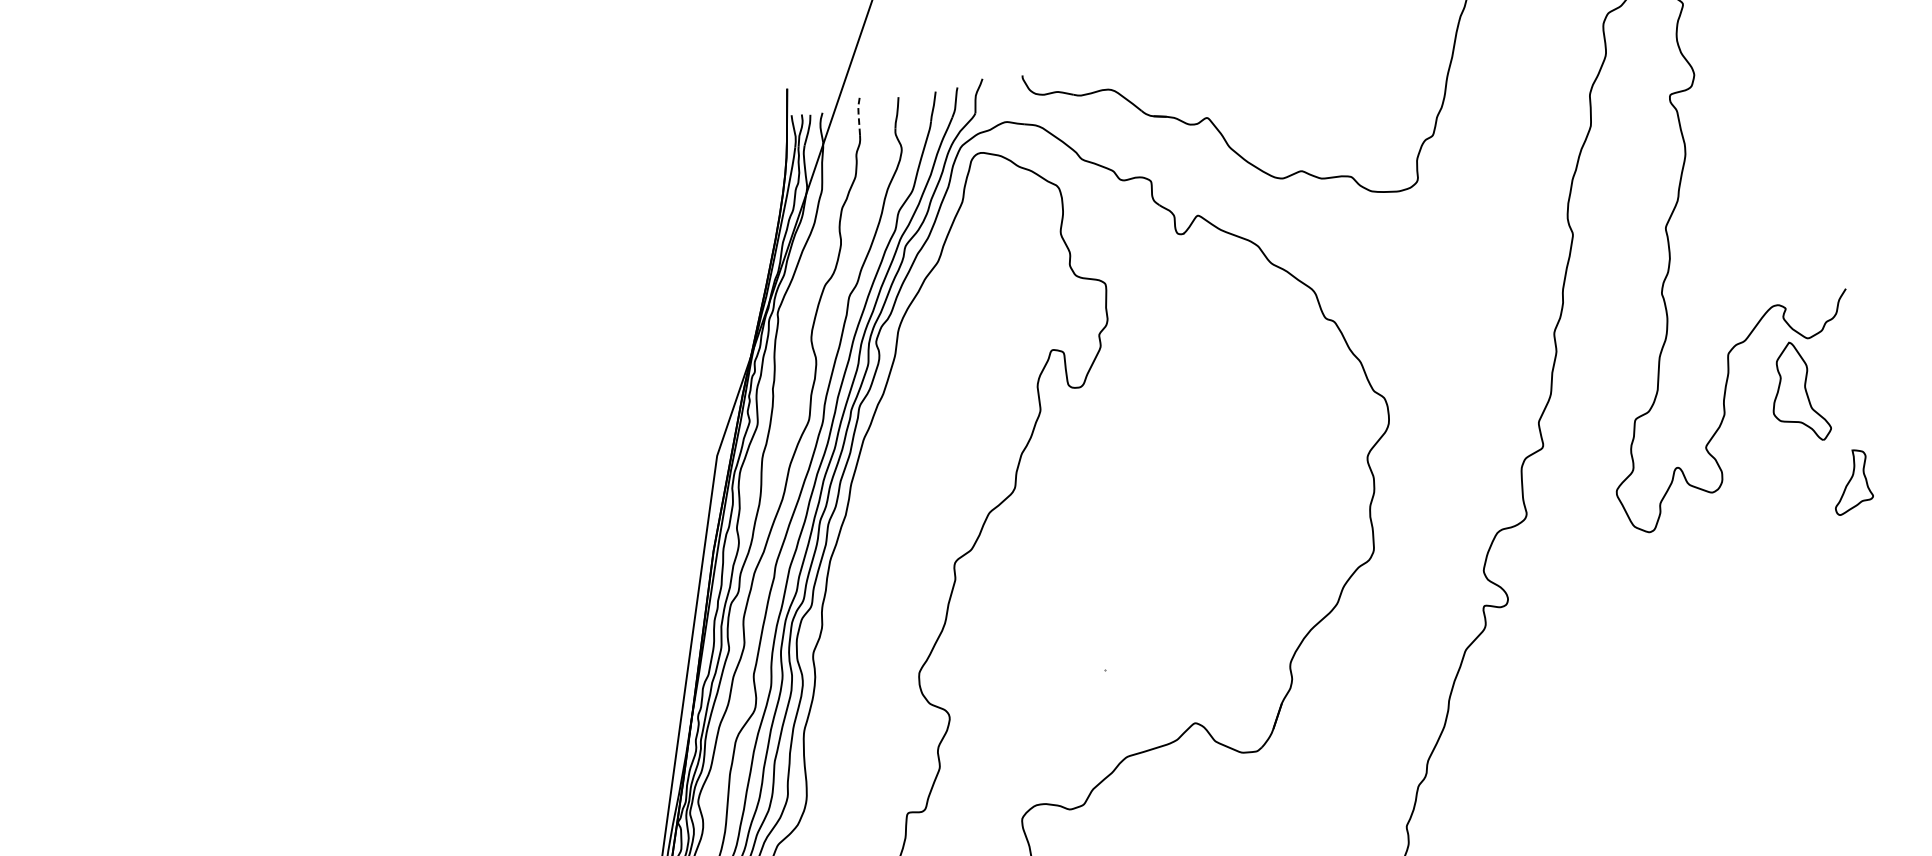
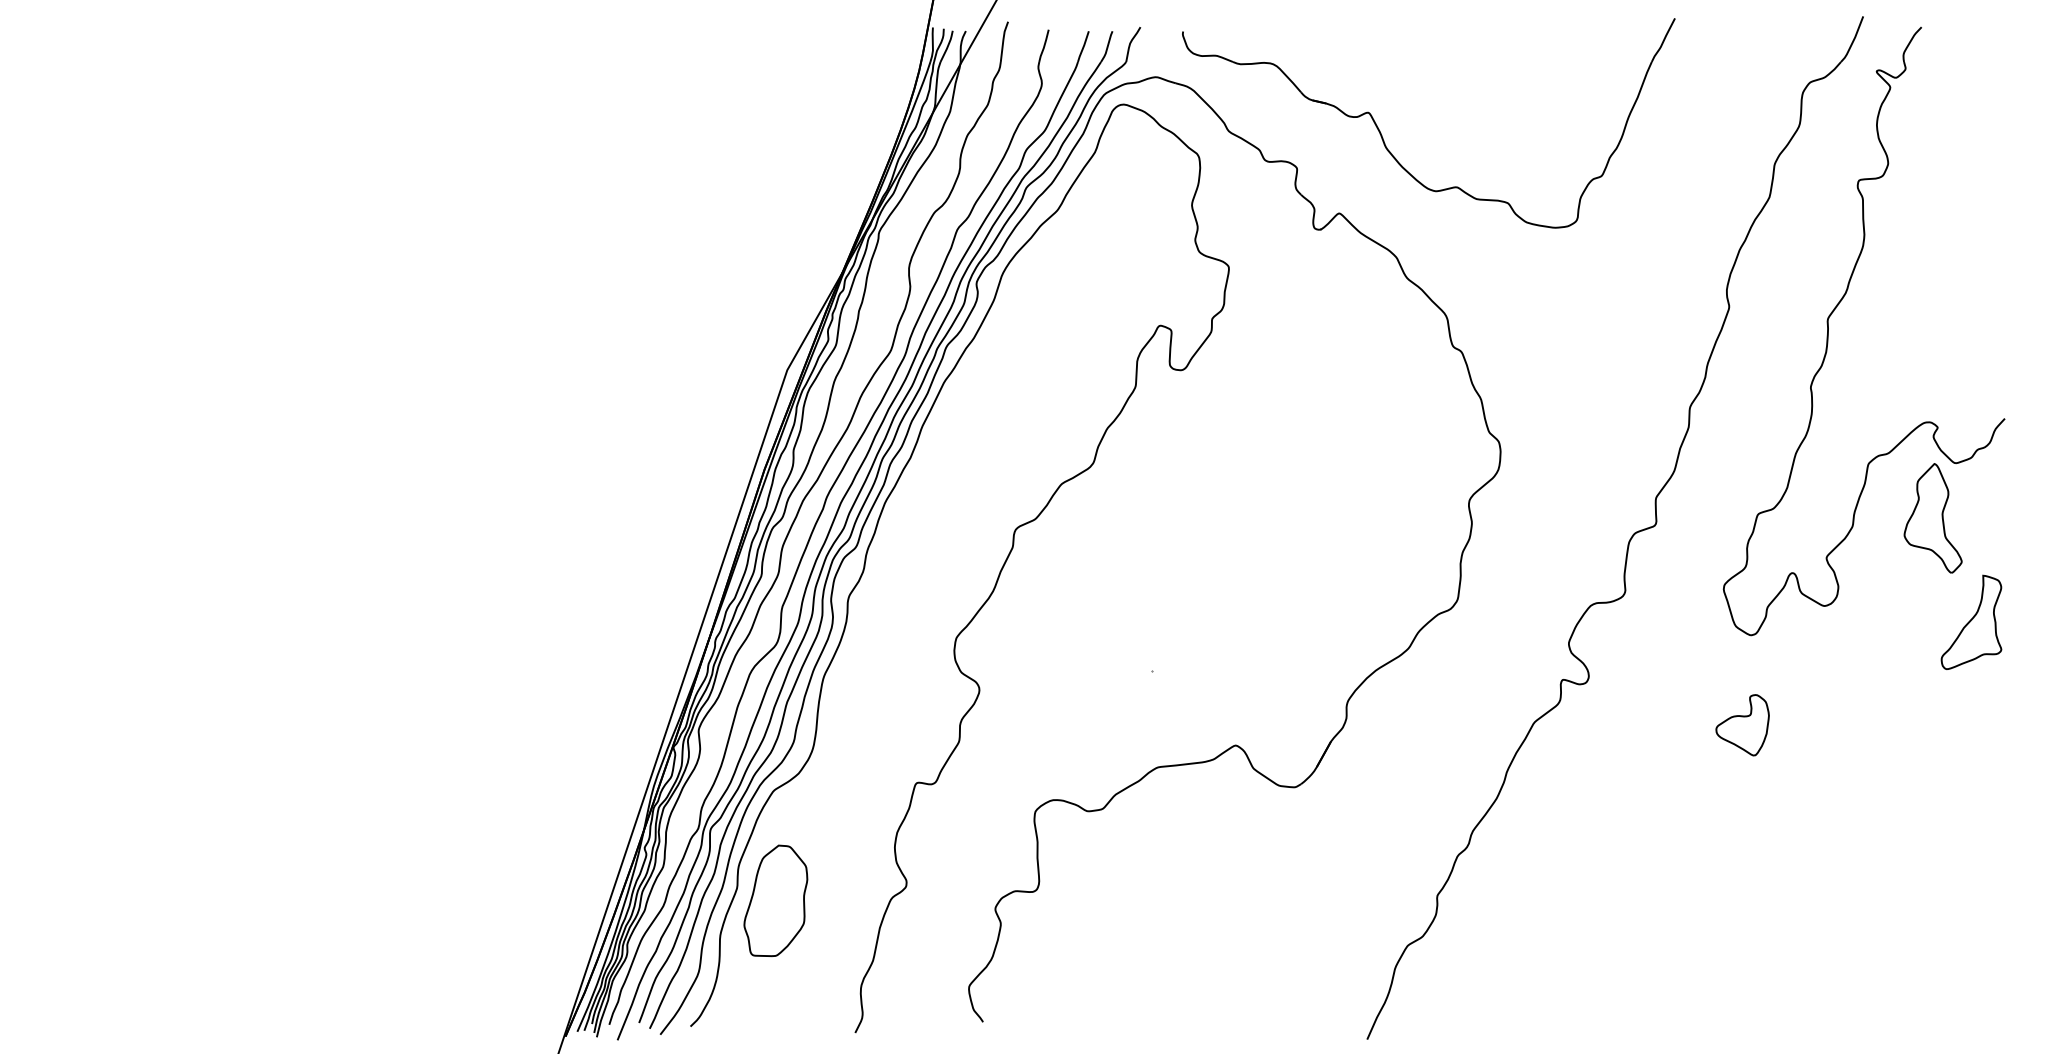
line: (858, 114) -> (1003, 39), dashed -> solid
part: (1850, 481) -> (1971, 621), size x1.43
part: (1657, 616) -> (1742, 725), added

